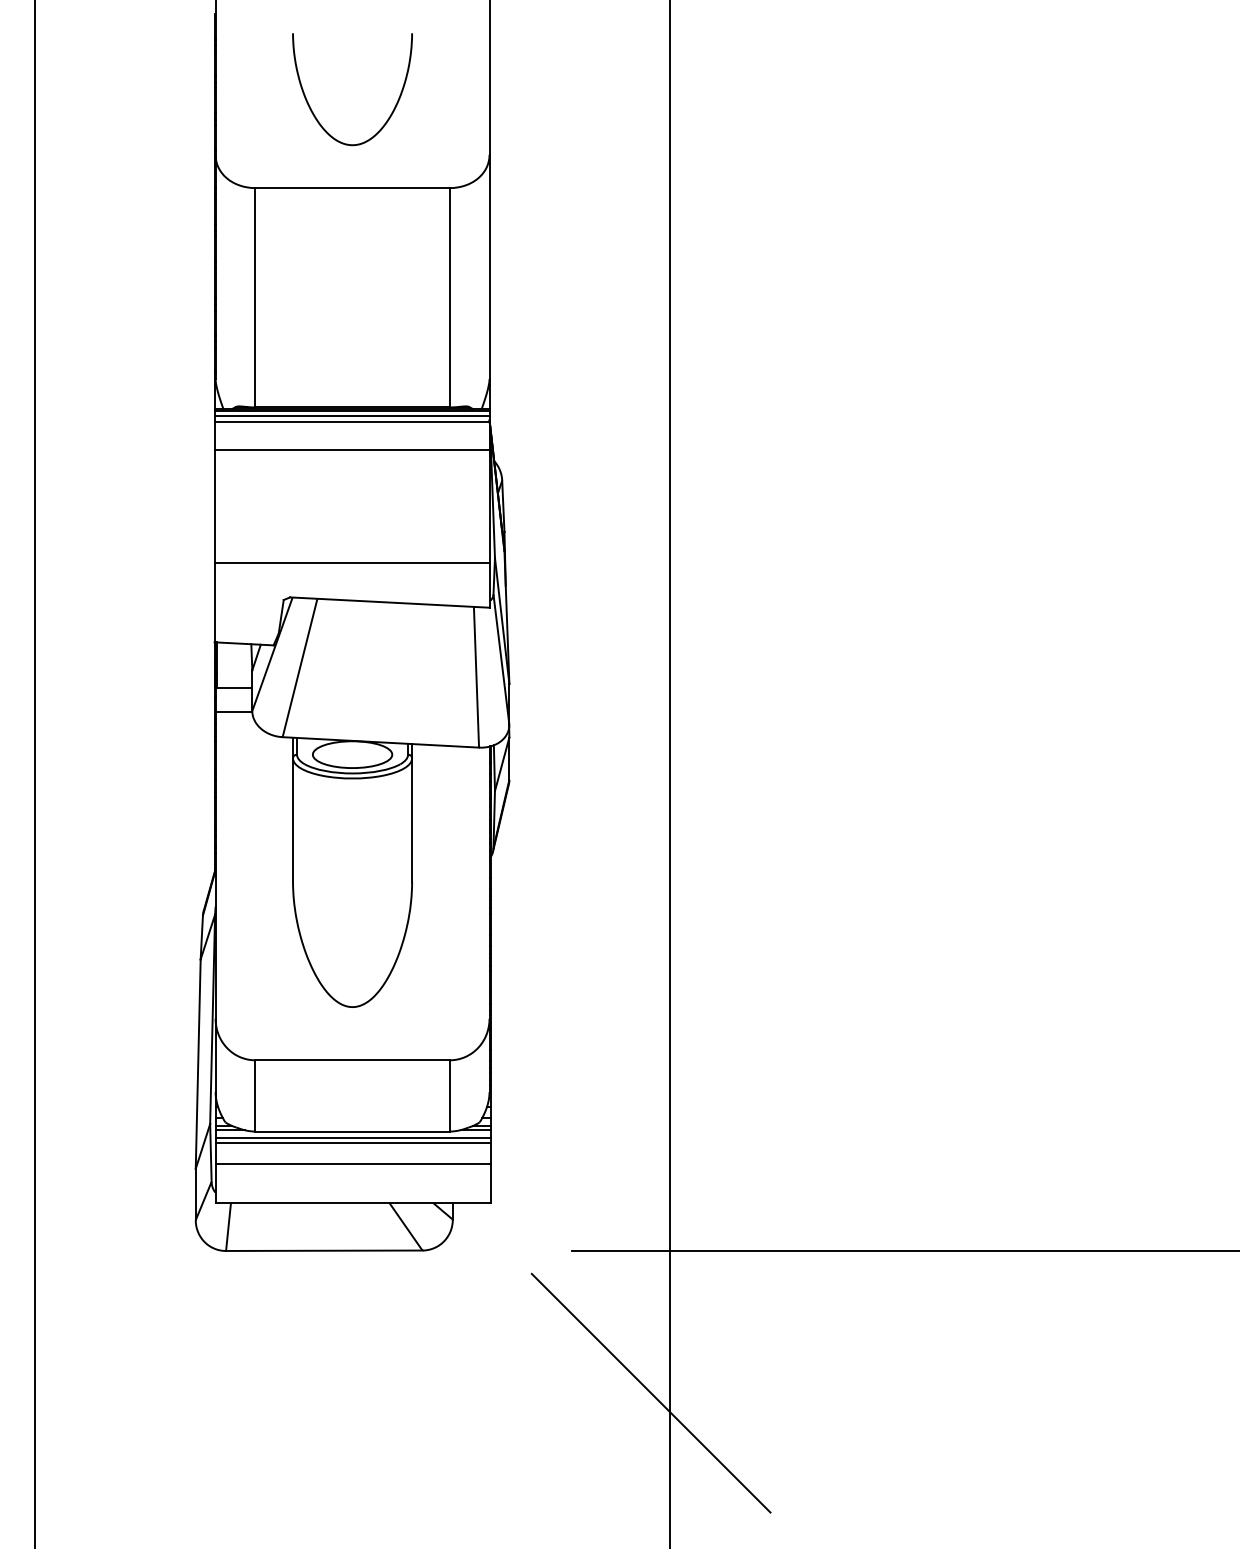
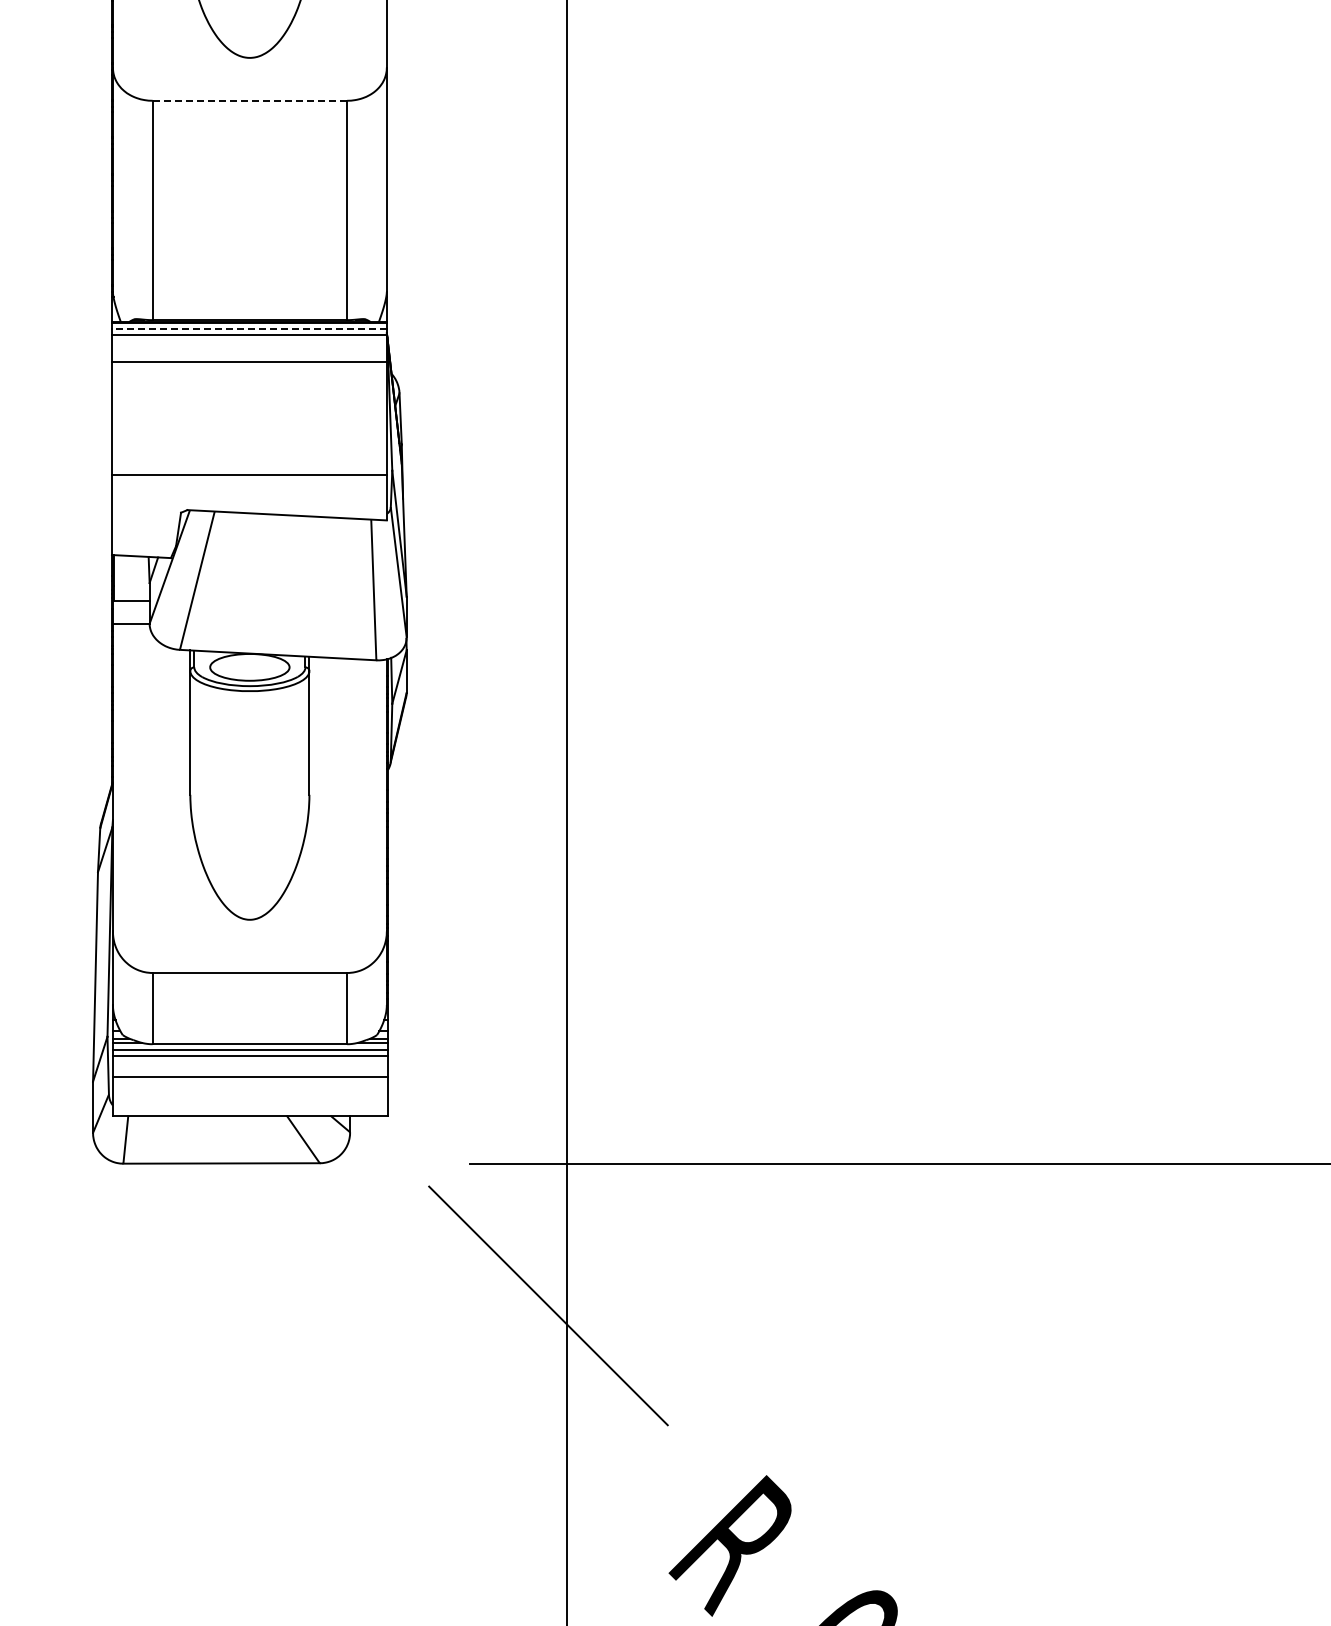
line: (353, 187) -> (250, 100), solid -> dashed
line: (351, 415) -> (248, 328), solid -> dashed

